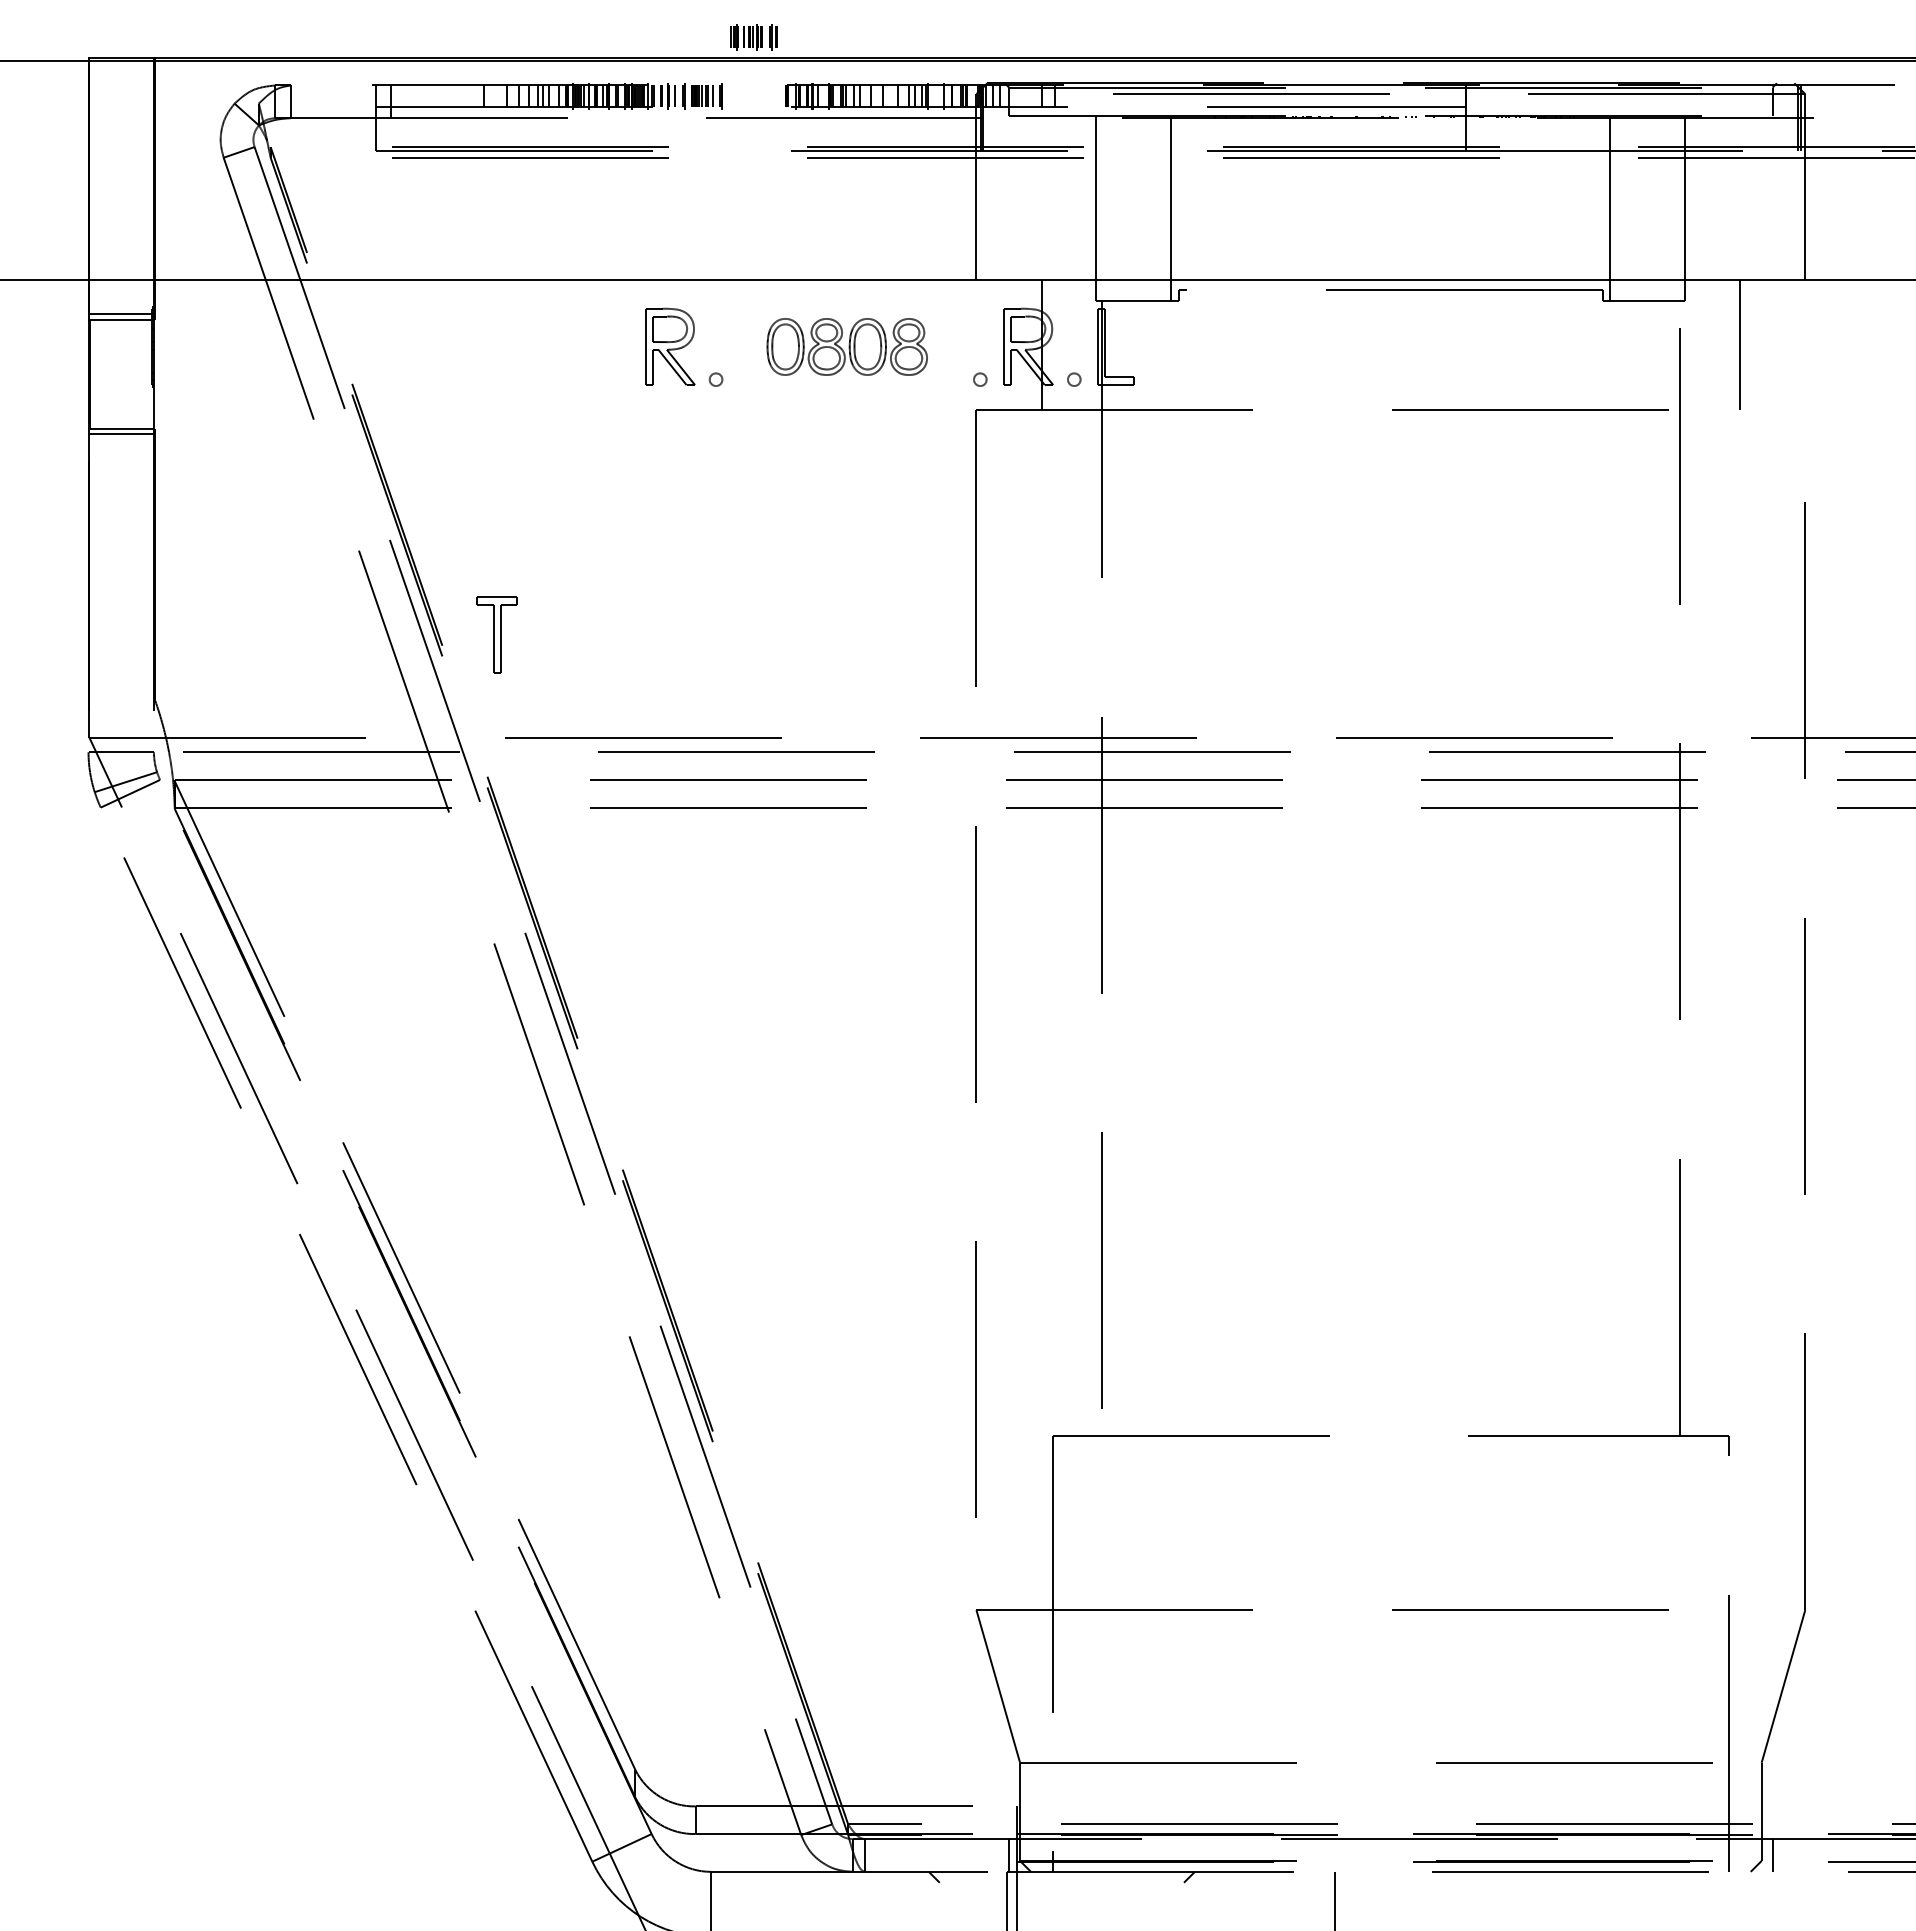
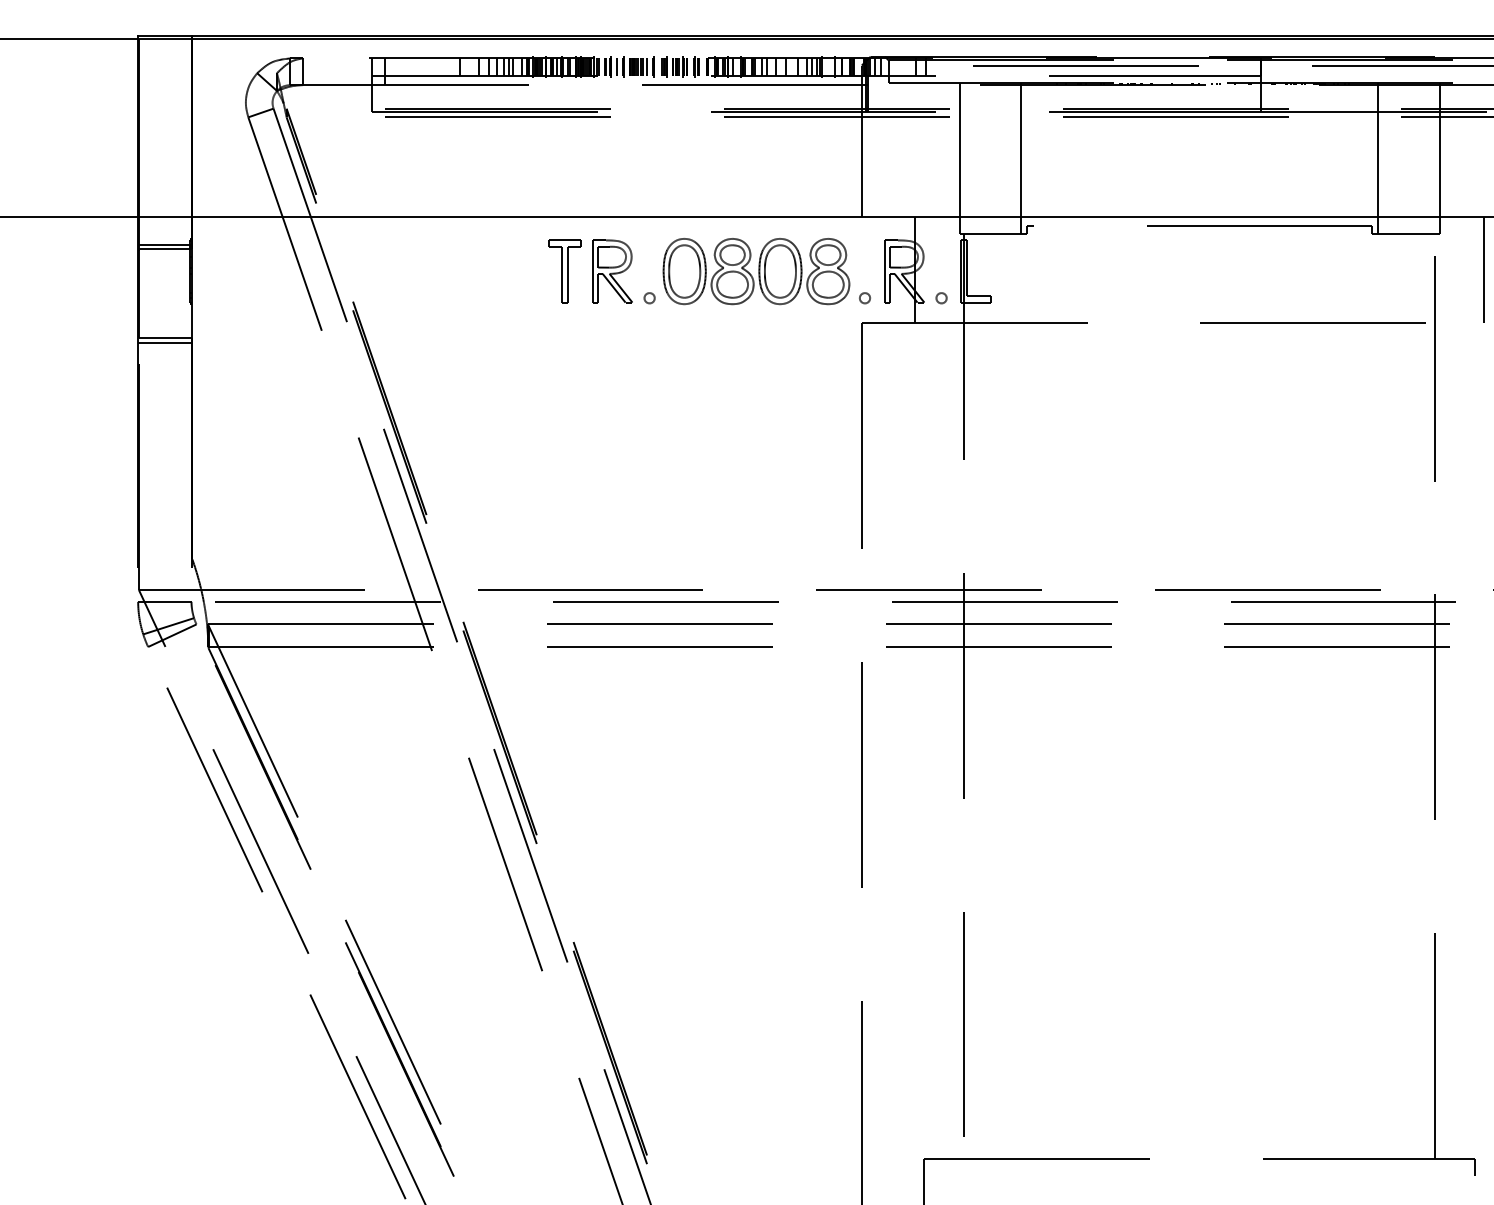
part: (753, 37) -> (680, 67), moved
part: (847, 346) -> (756, 271), size x1.43
part: (496, 634) -> (564, 271), moved

